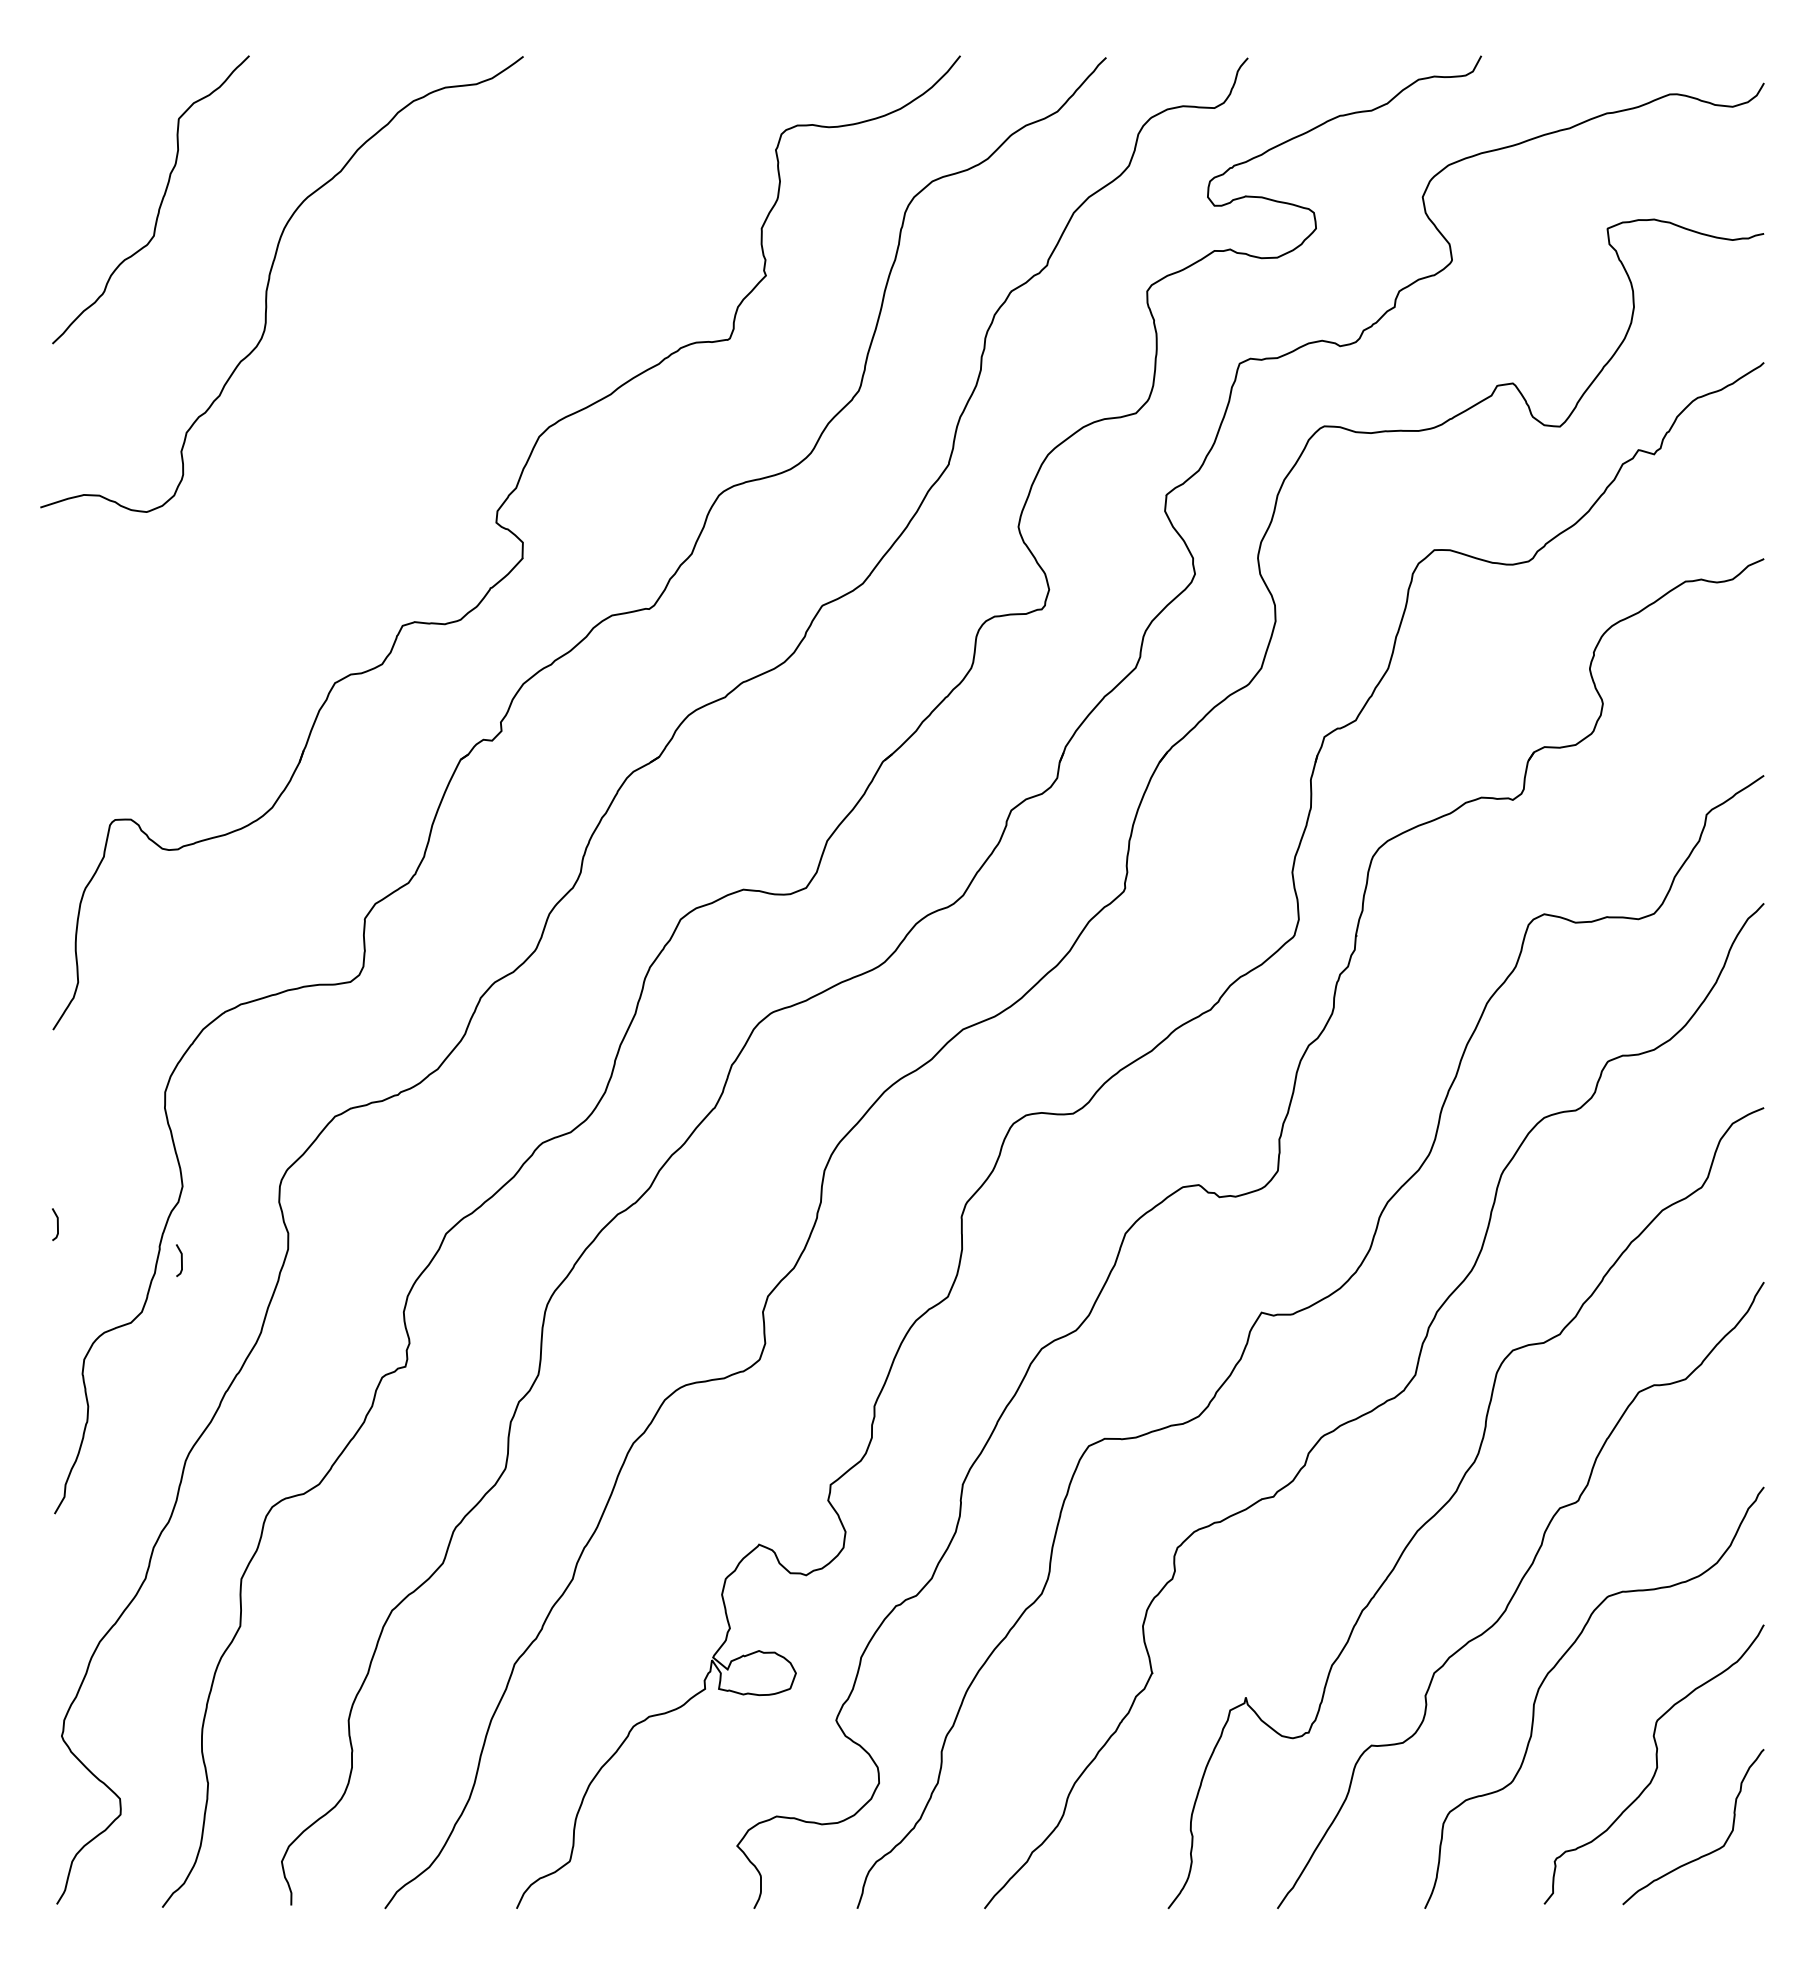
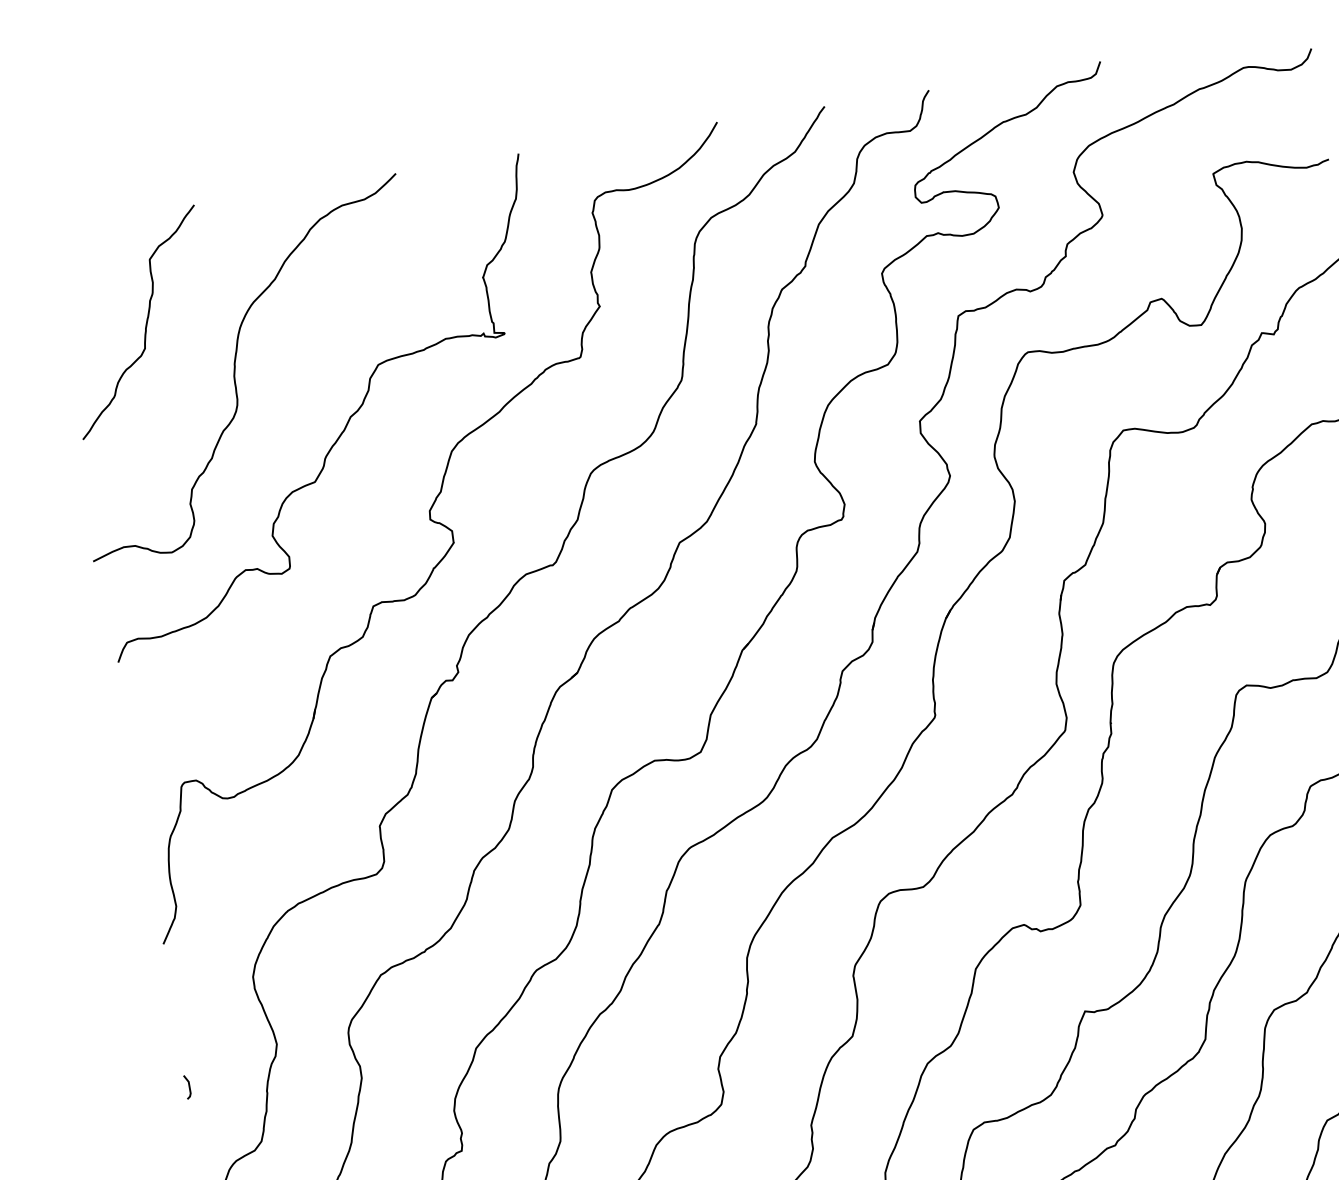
curve: (405, 377) -> (346, 423), added
line: (181, 1260) -> (284, 1098), removed

